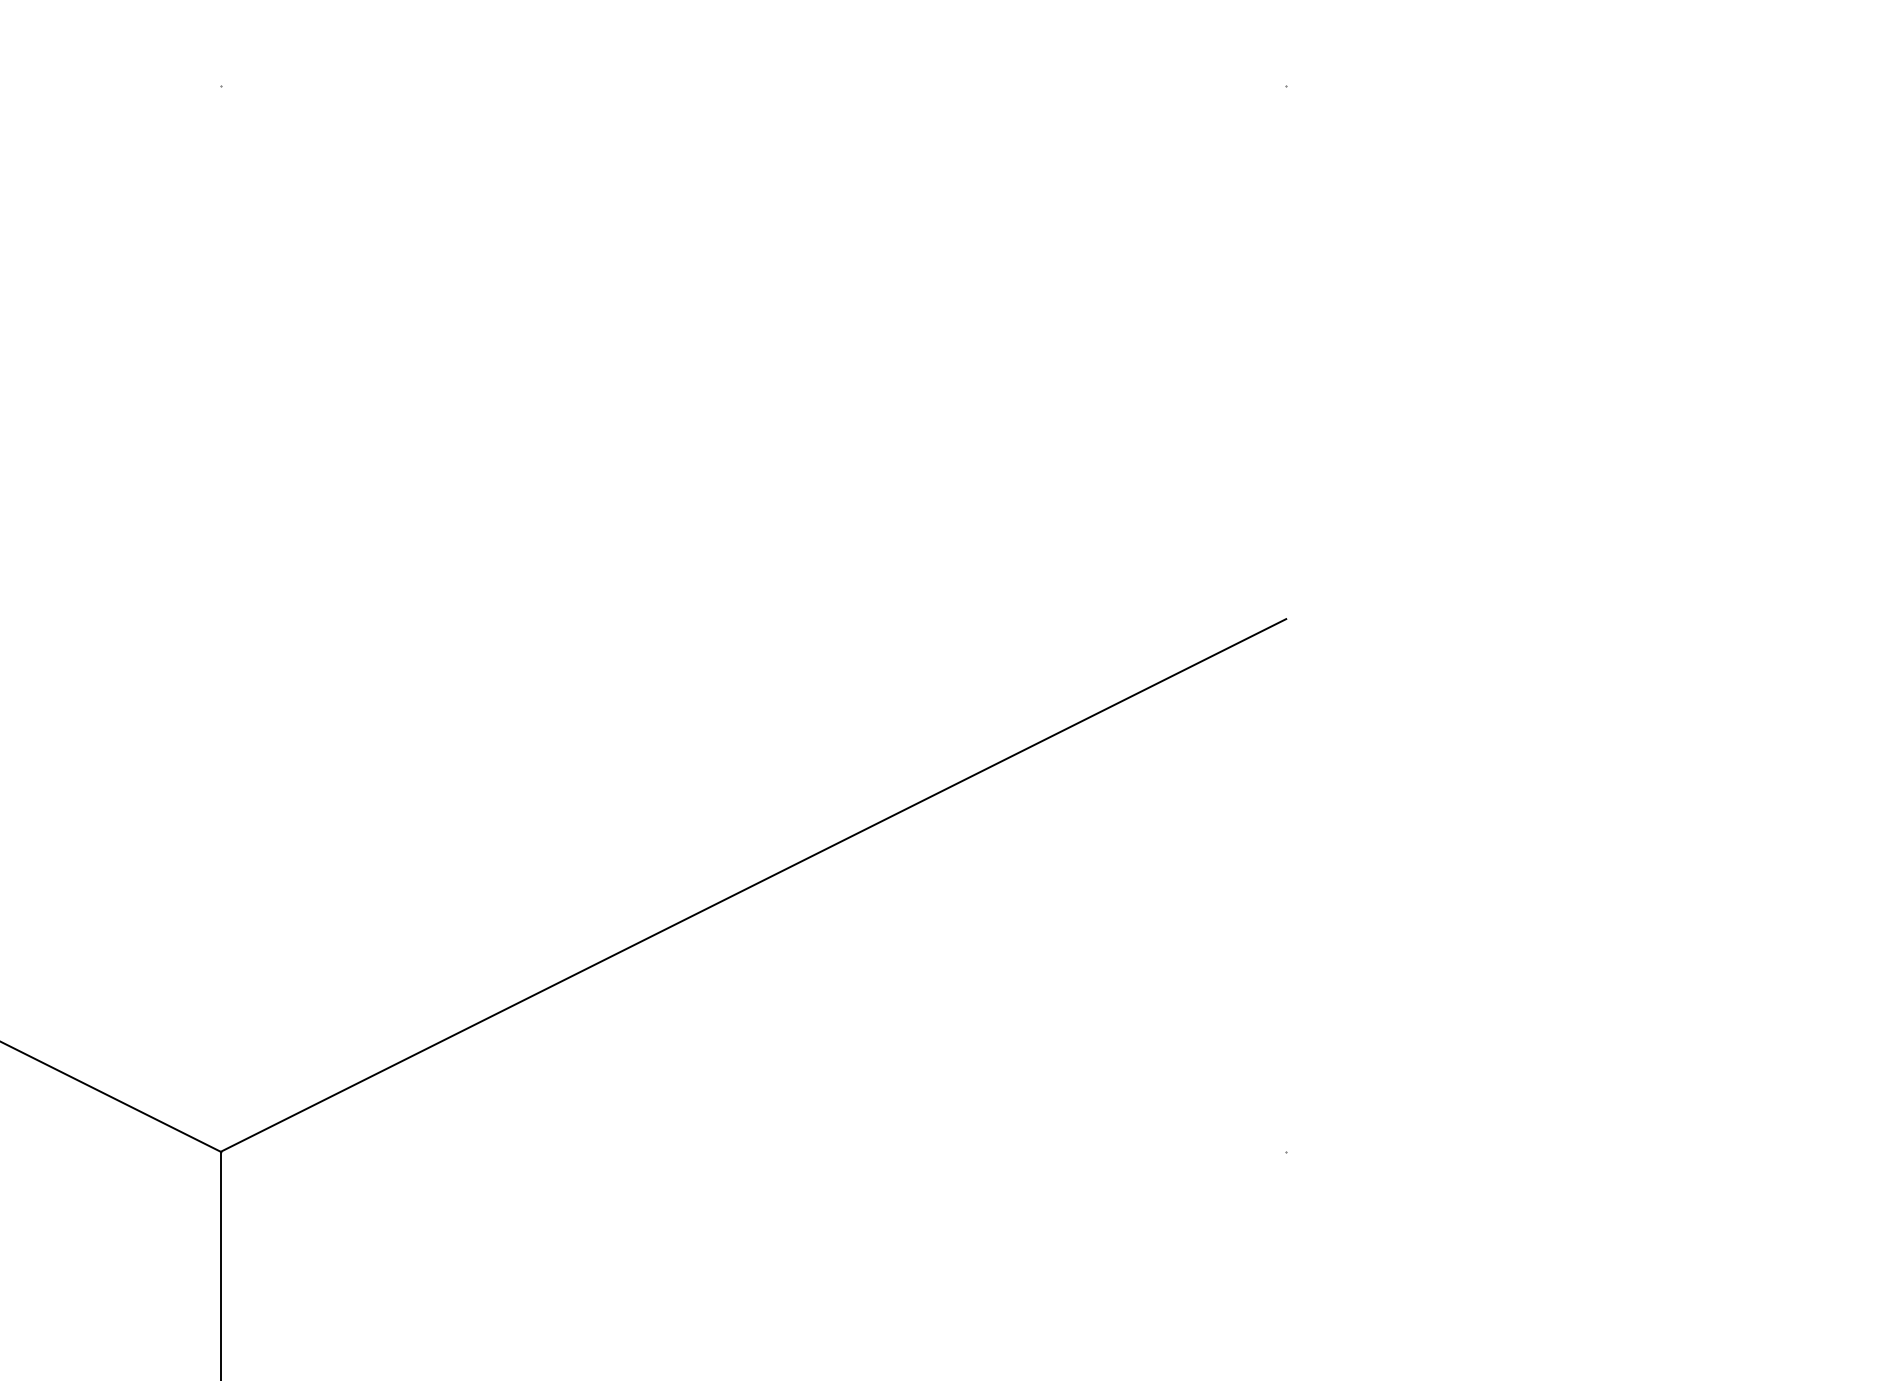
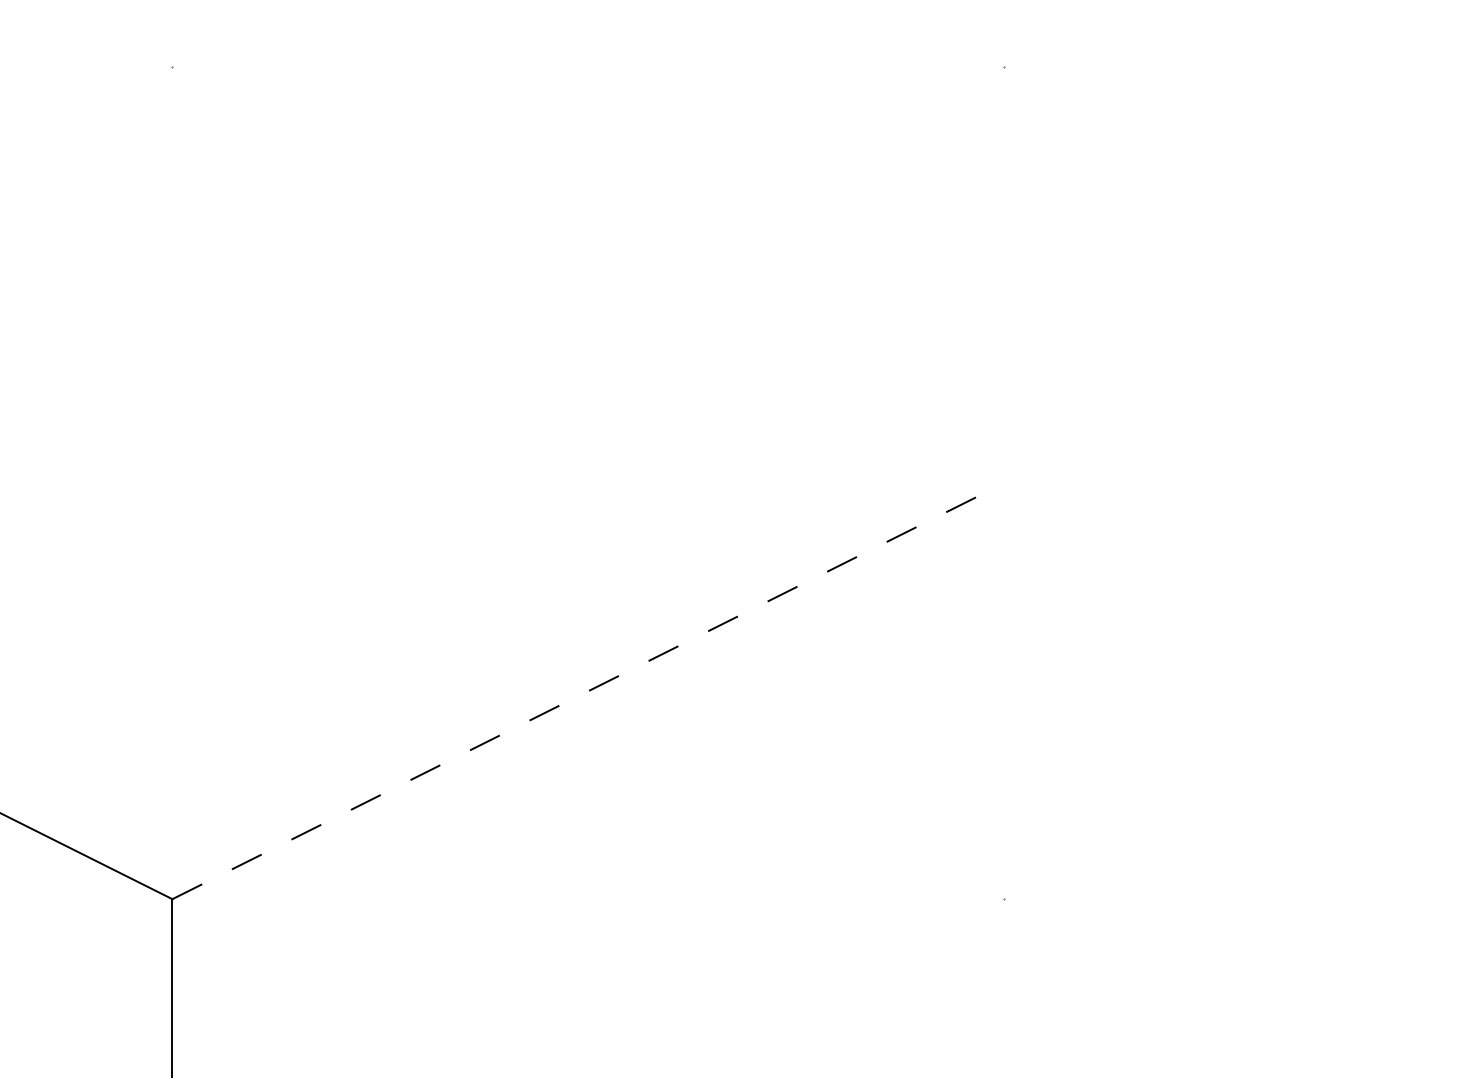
line: (753, 885) -> (588, 691), solid -> dashed

